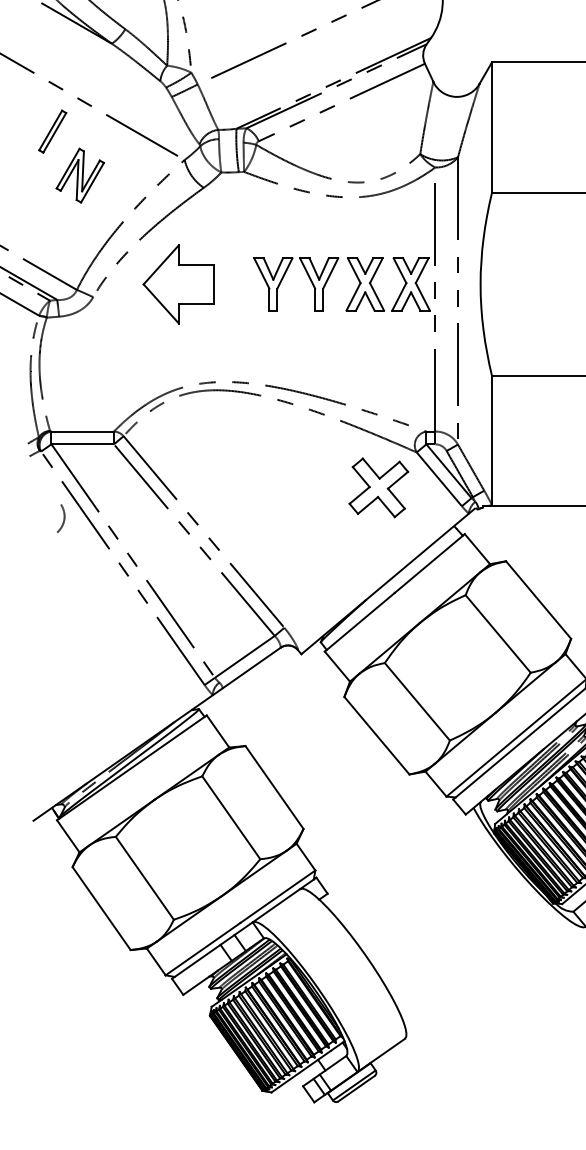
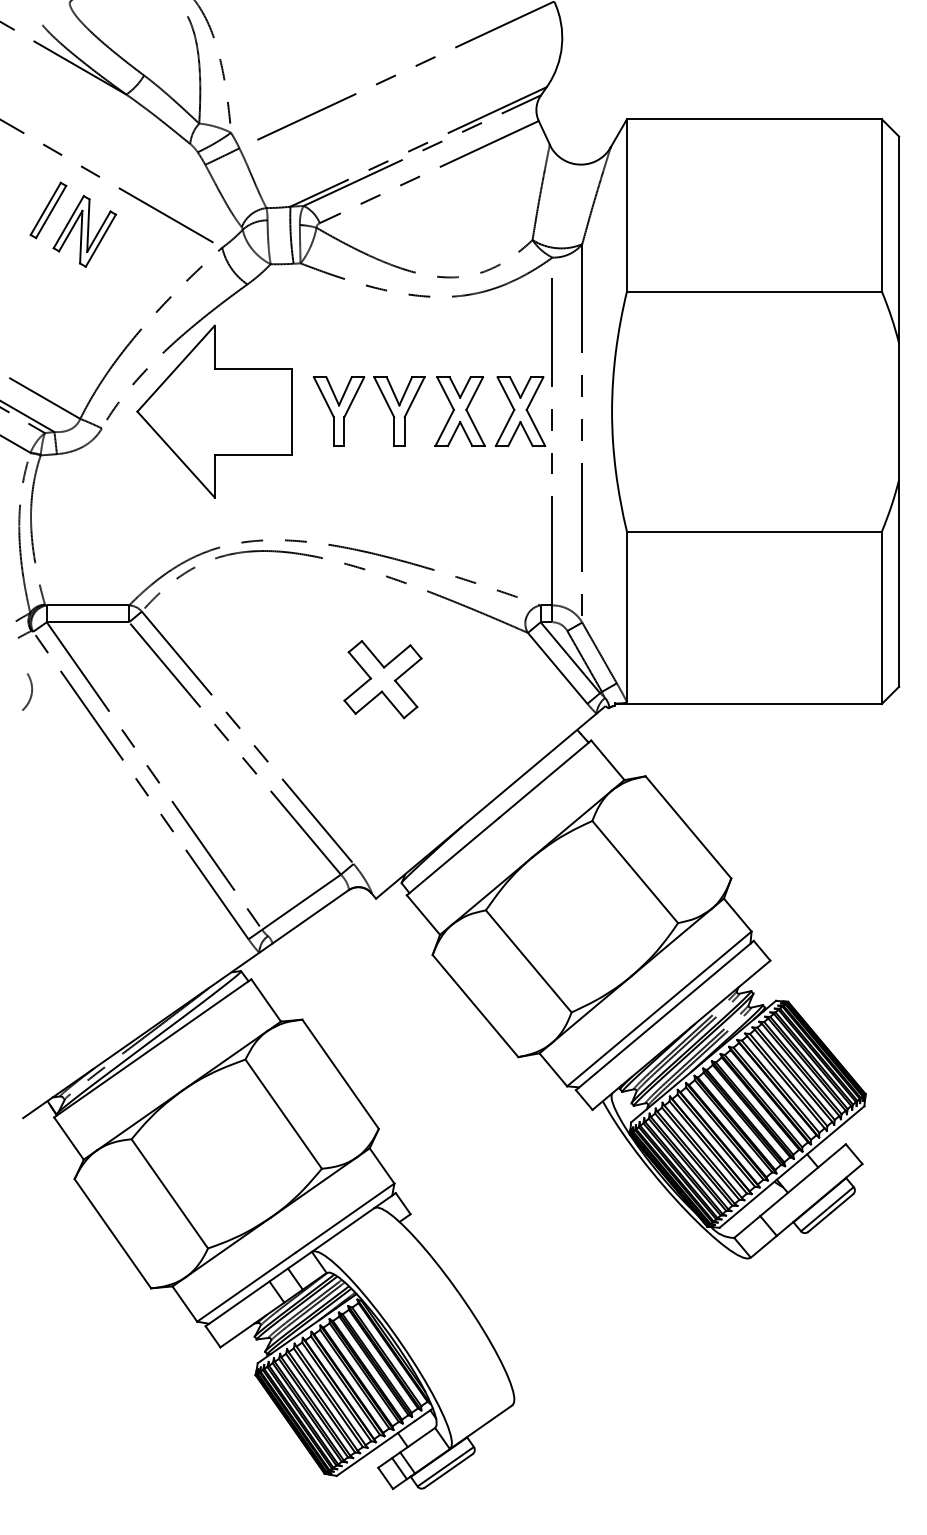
part: (80, 175) -> (84, 231), moved
part: (178, 284) -> (214, 411), size x1.67
part: (378, 487) -> (382, 679), moved
curve: (63, 519) -> (30, 693), moved

